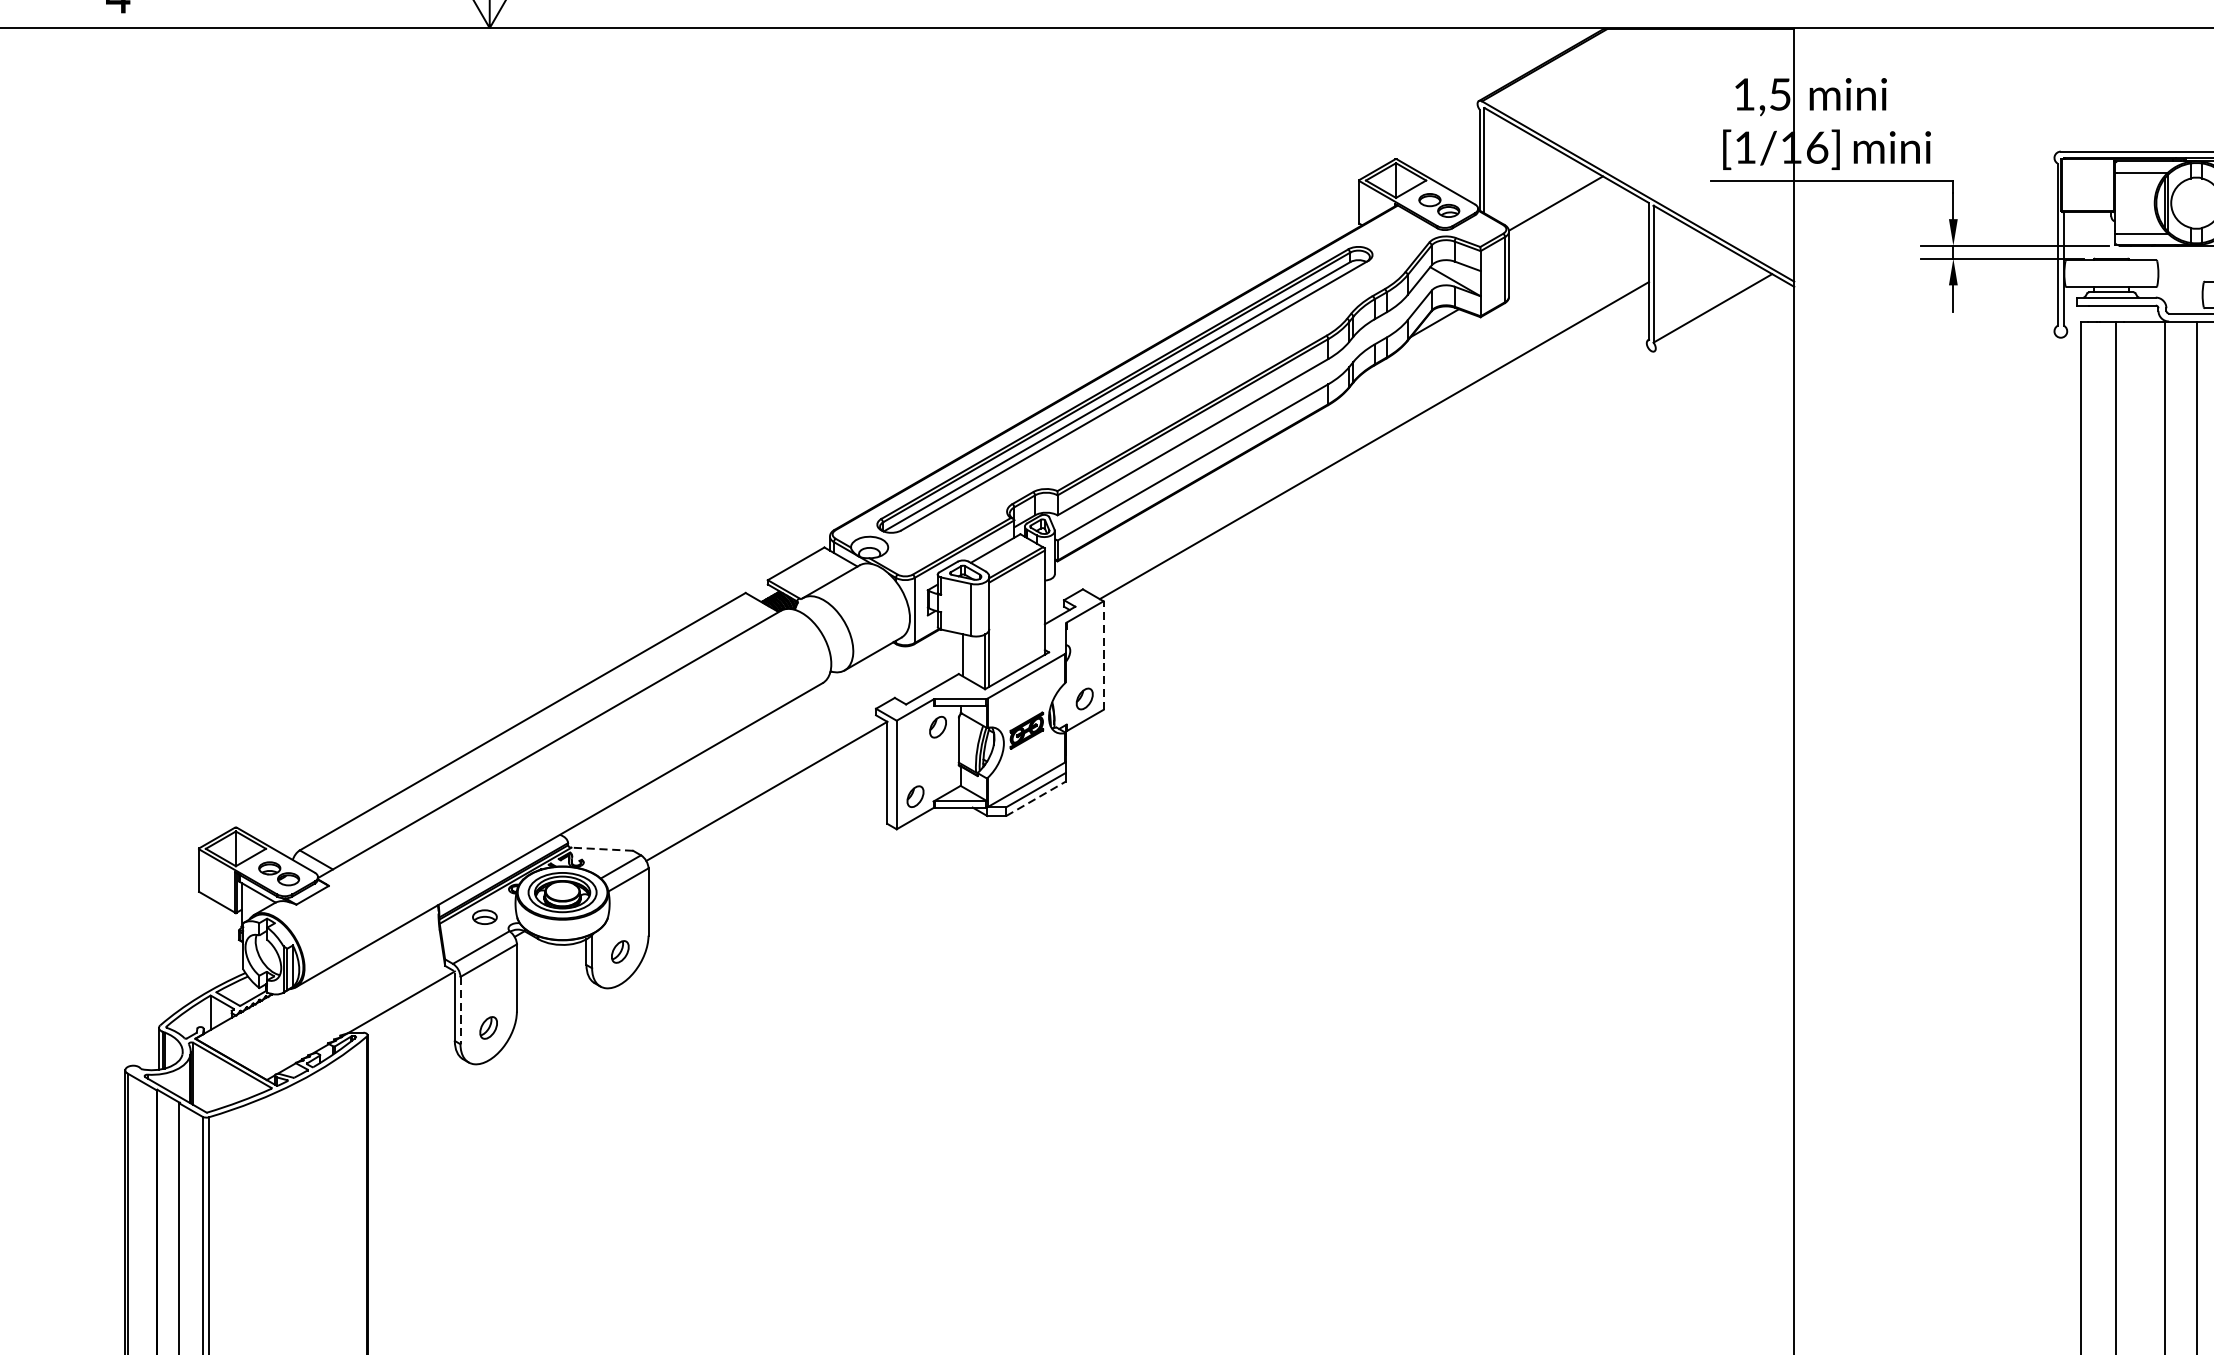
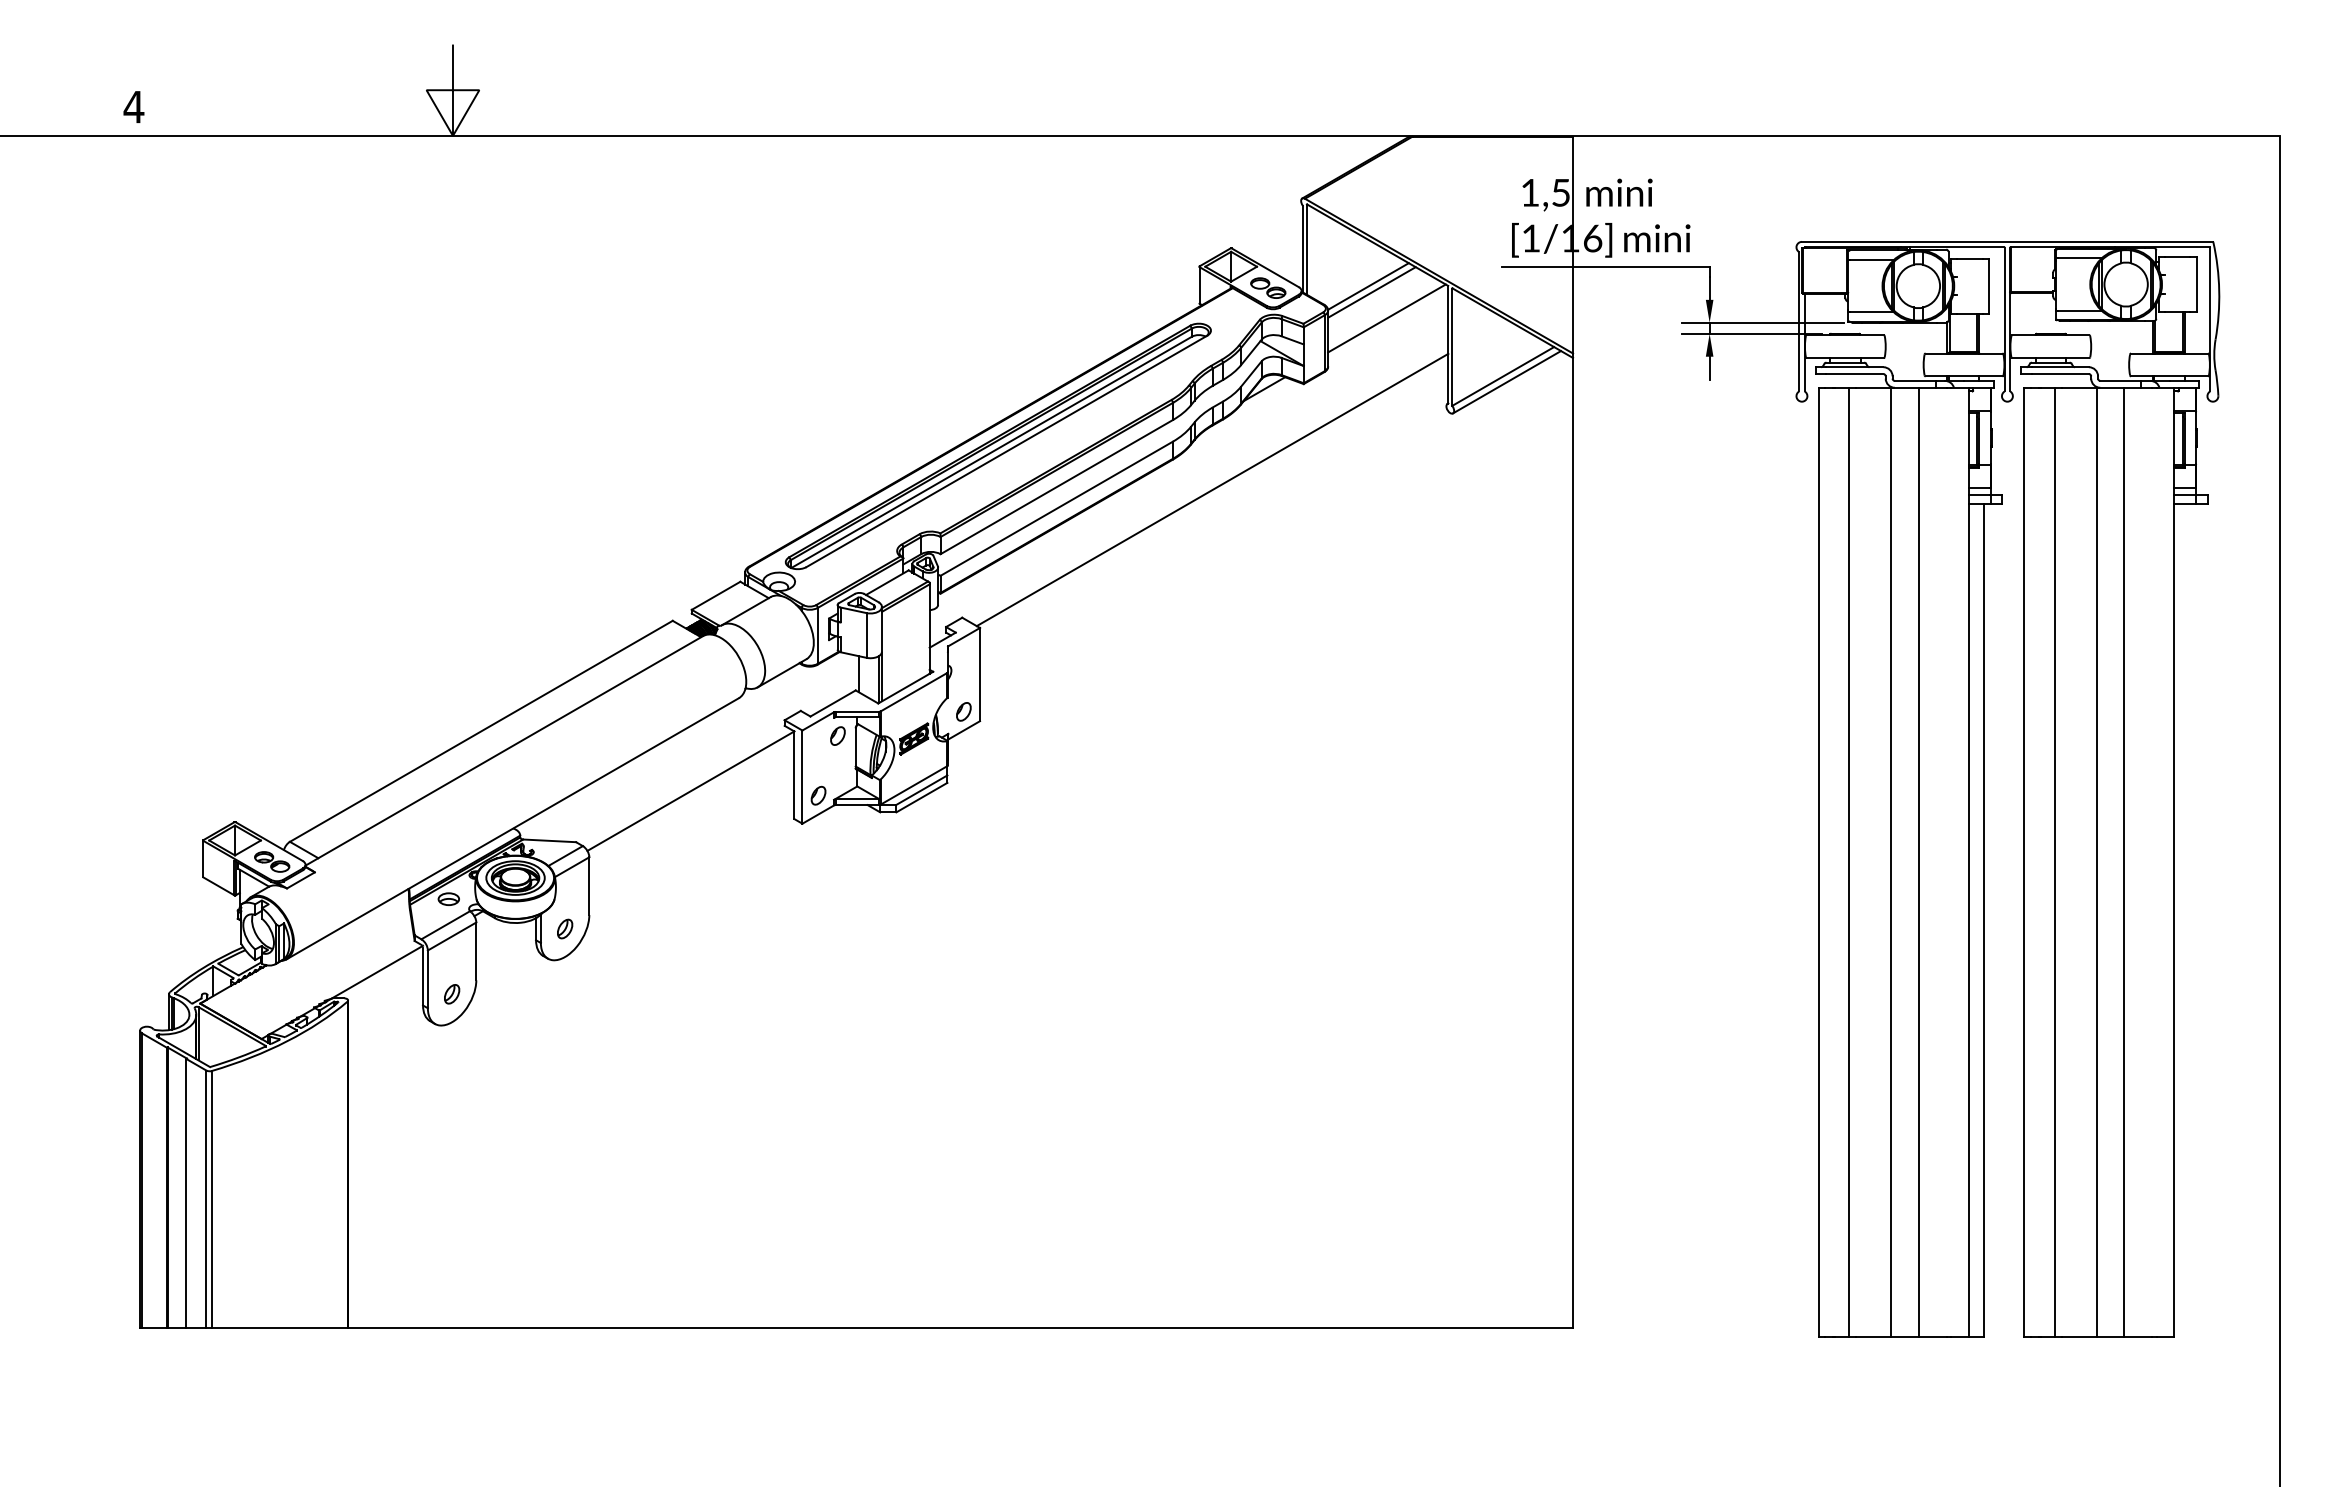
line: (1559, 210) -> (1371, 292), added
line: (1576, 240) -> (1386, 318), added
line: (1717, 315) -> (1507, 382), added
line: (1104, 655) -> (980, 674), dashed -> solid
line: (1036, 798) -> (922, 797), dashed -> solid
line: (602, 848) -> (549, 840), dashed -> solid
line: (460, 1010) -> (427, 979), dashed -> solid

